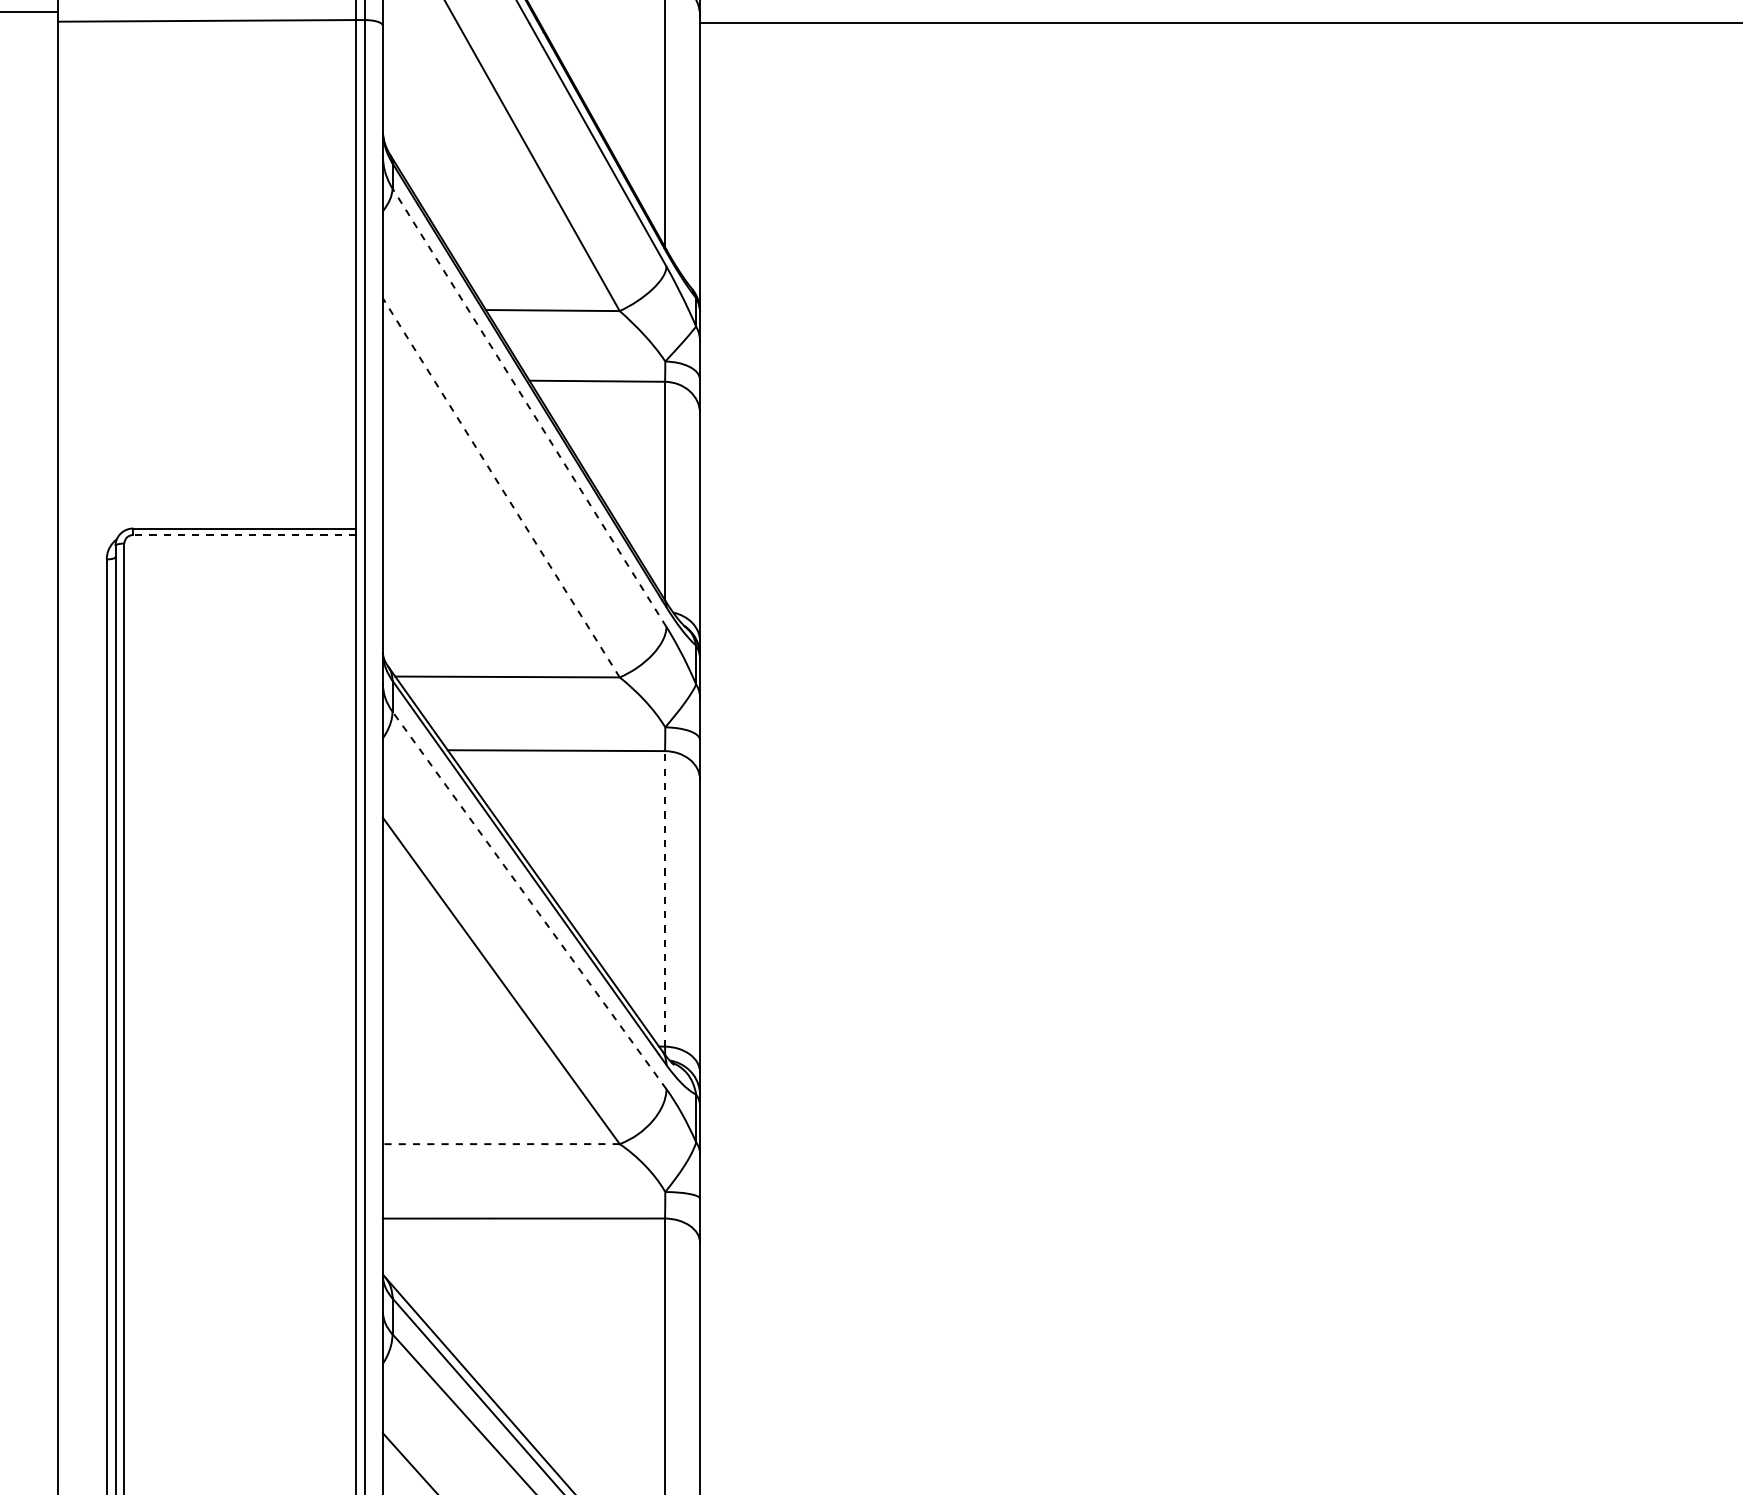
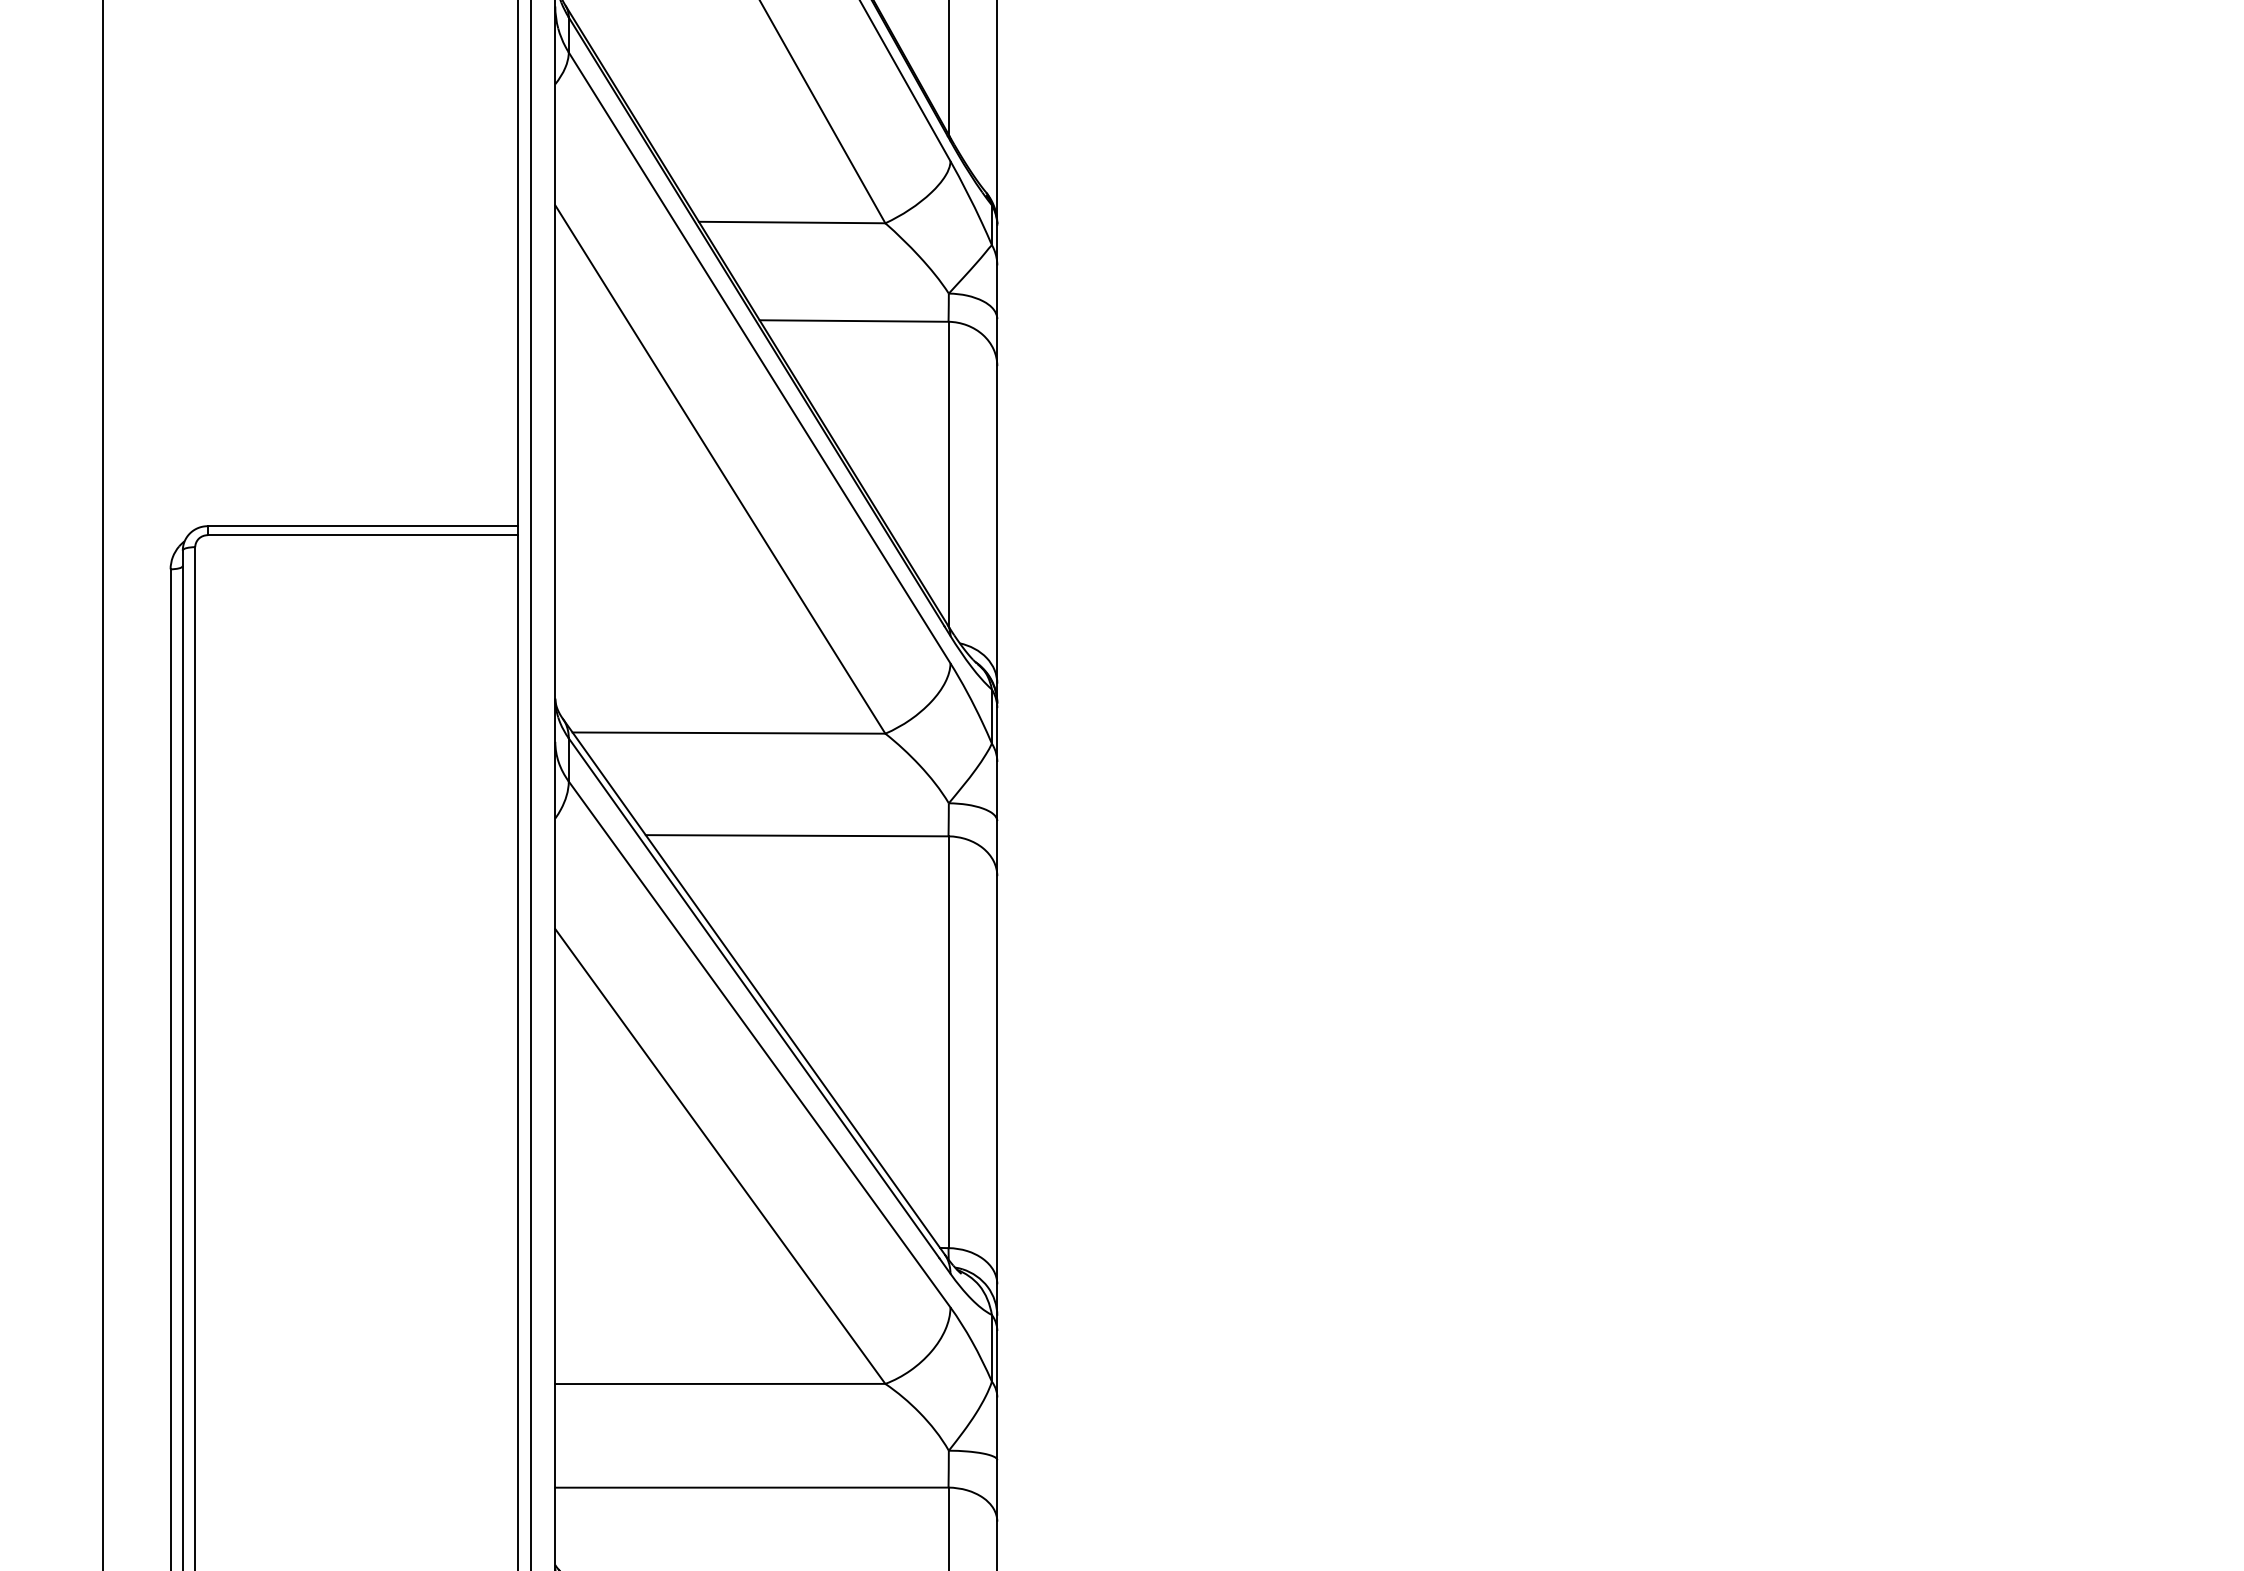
line: (529, 407) -> (759, 357), dashed -> solid
line: (501, 487) -> (720, 469), dashed -> solid
line: (244, 534) -> (362, 534), dashed -> solid
line: (665, 898) -> (949, 1041), dashed -> solid
line: (529, 900) -> (759, 1044), dashed -> solid
line: (500, 1144) -> (719, 1384), dashed -> solid

